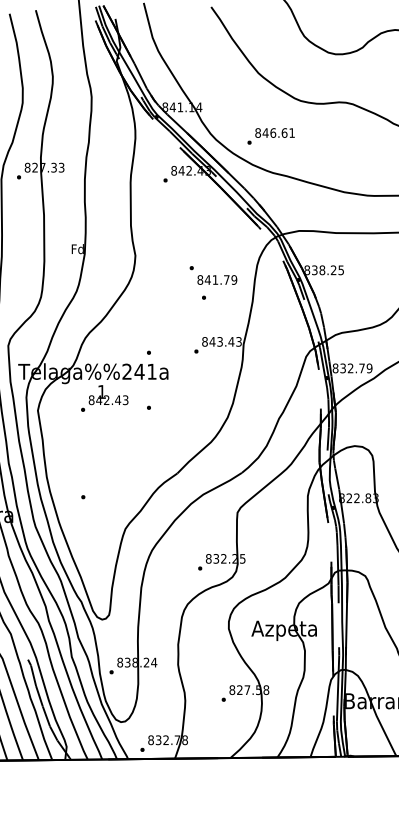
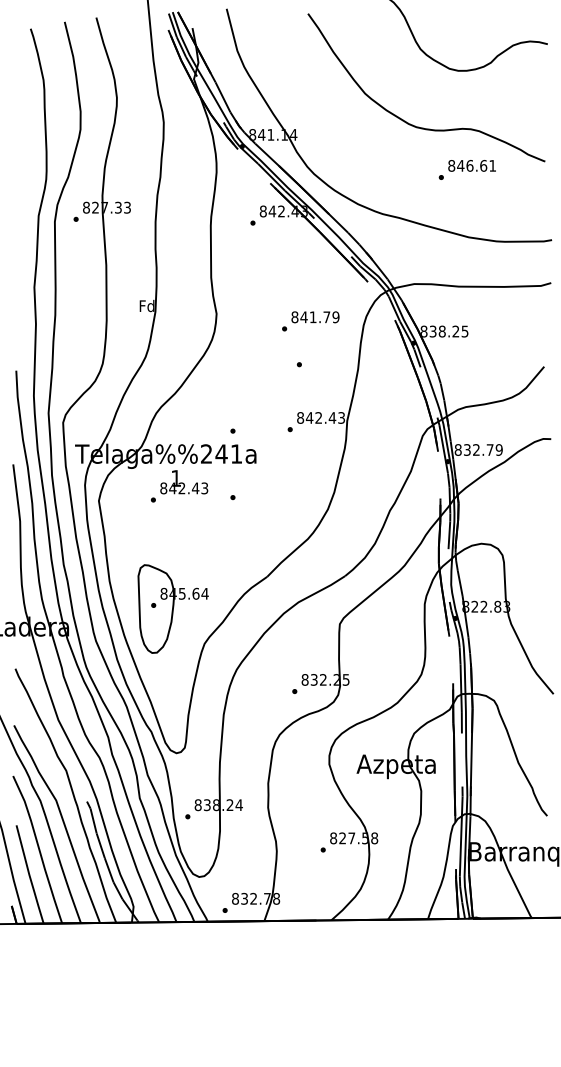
text: (270, 136) -> (466, 169), moved
text: (217, 280) -> (315, 317), moved
text: (219, 341) -> (318, 417), 843.43 -> 842.43
part: (98, 499) -> (172, 608), added

